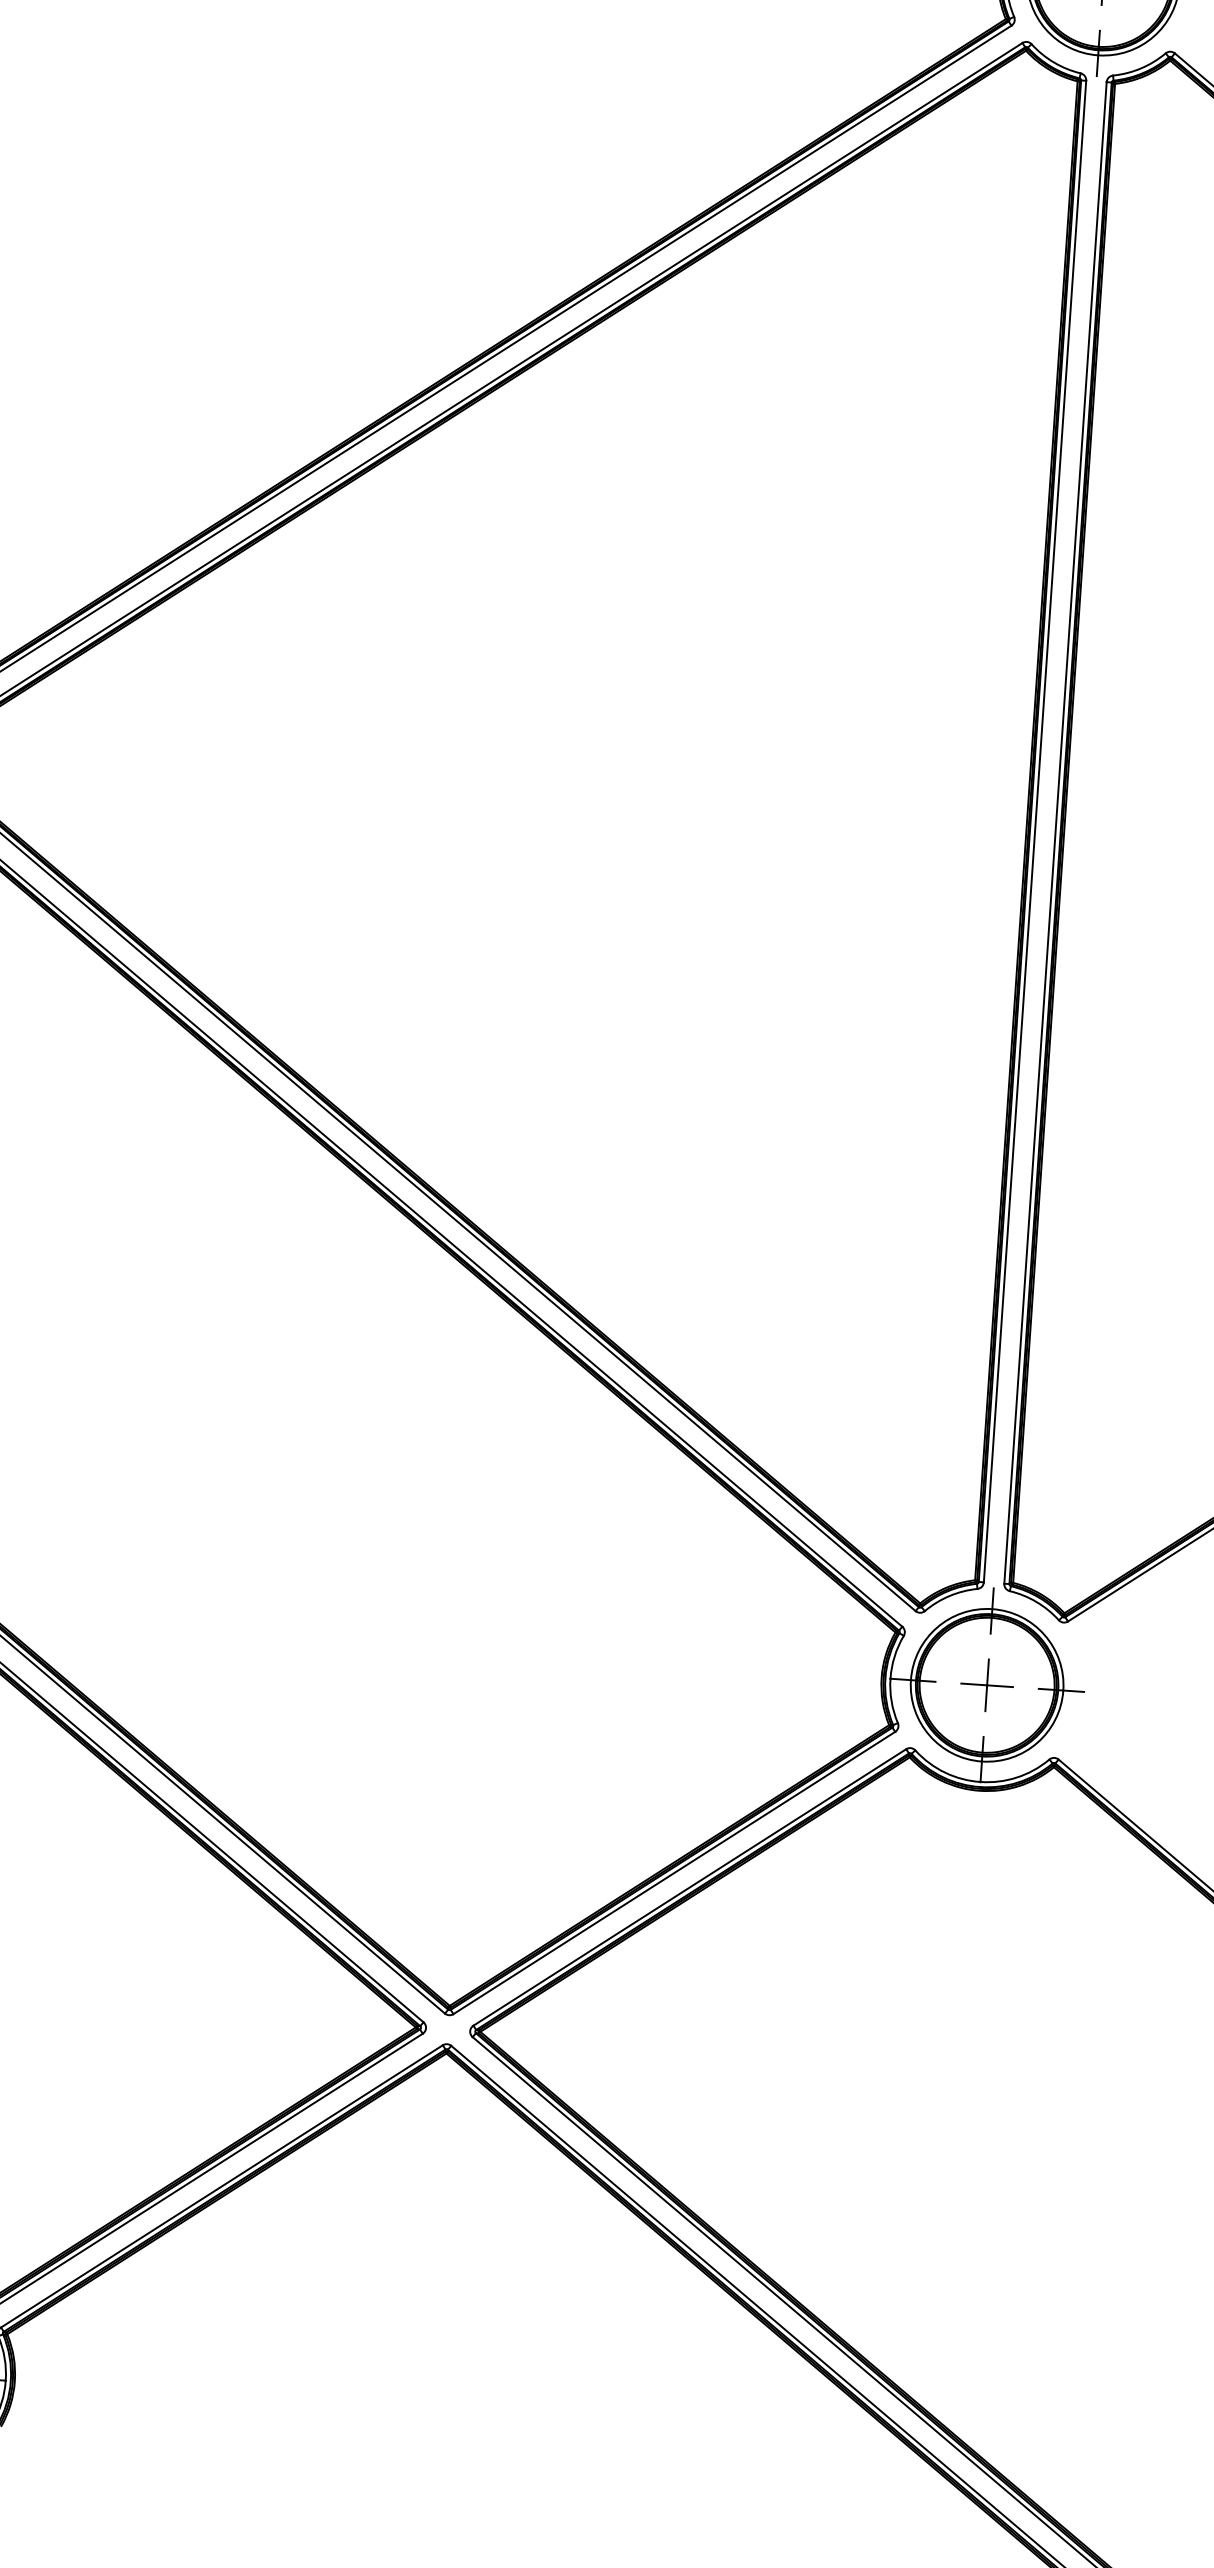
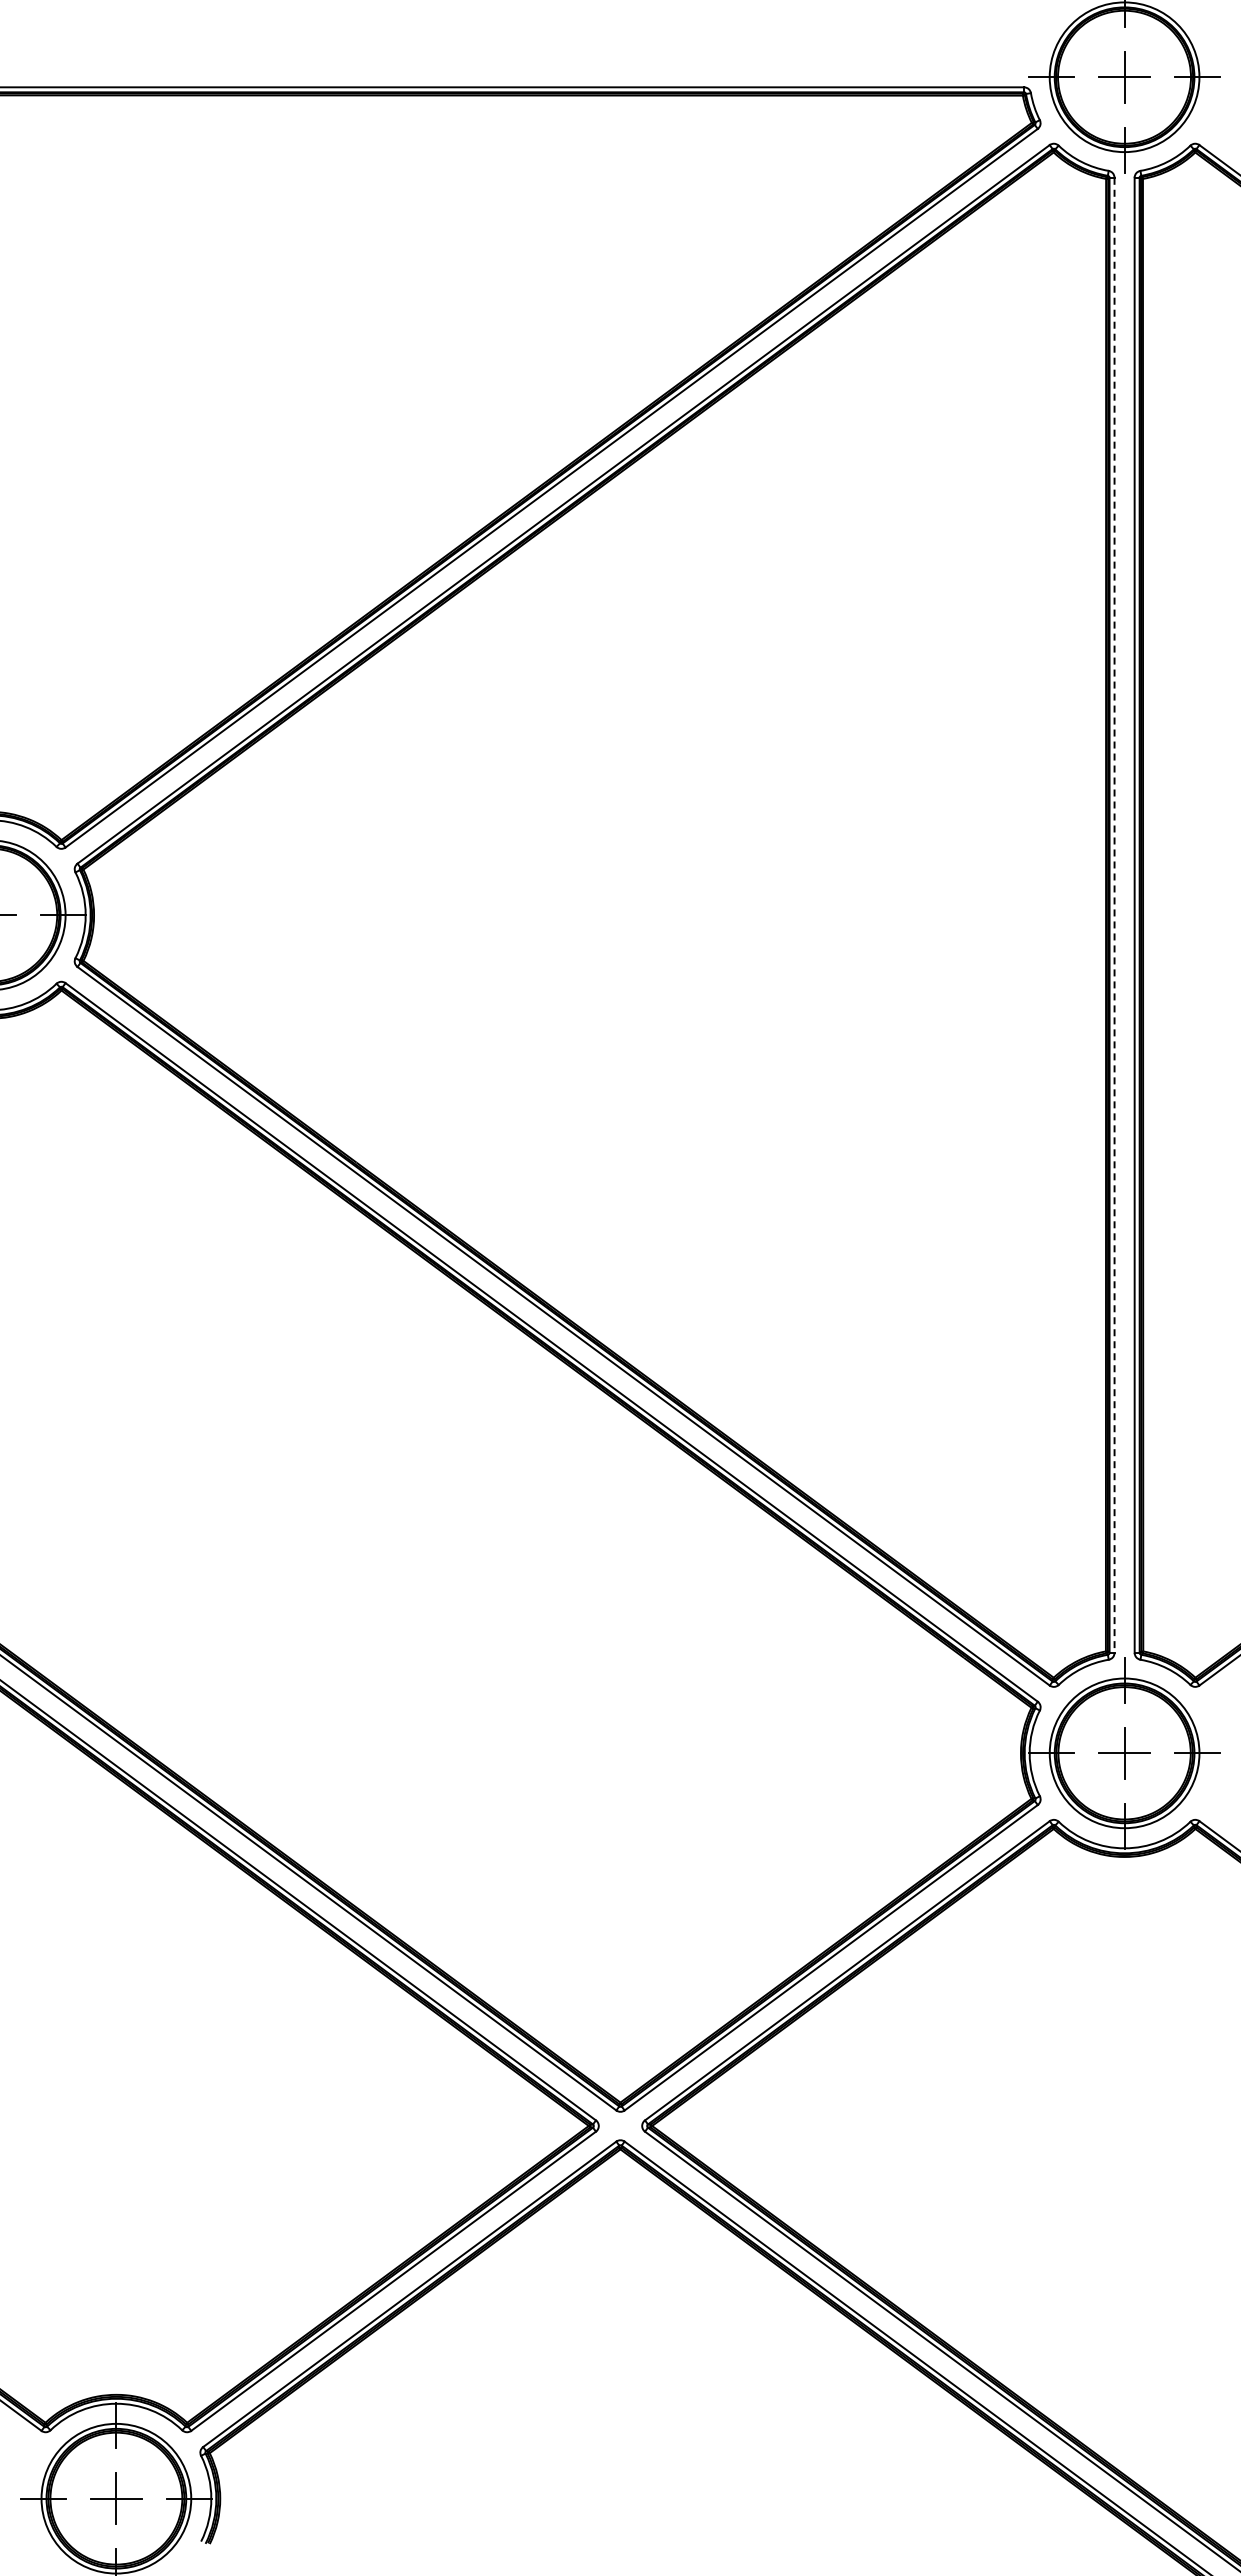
line: (1034, 831) -> (1114, 915), solid -> dashed

